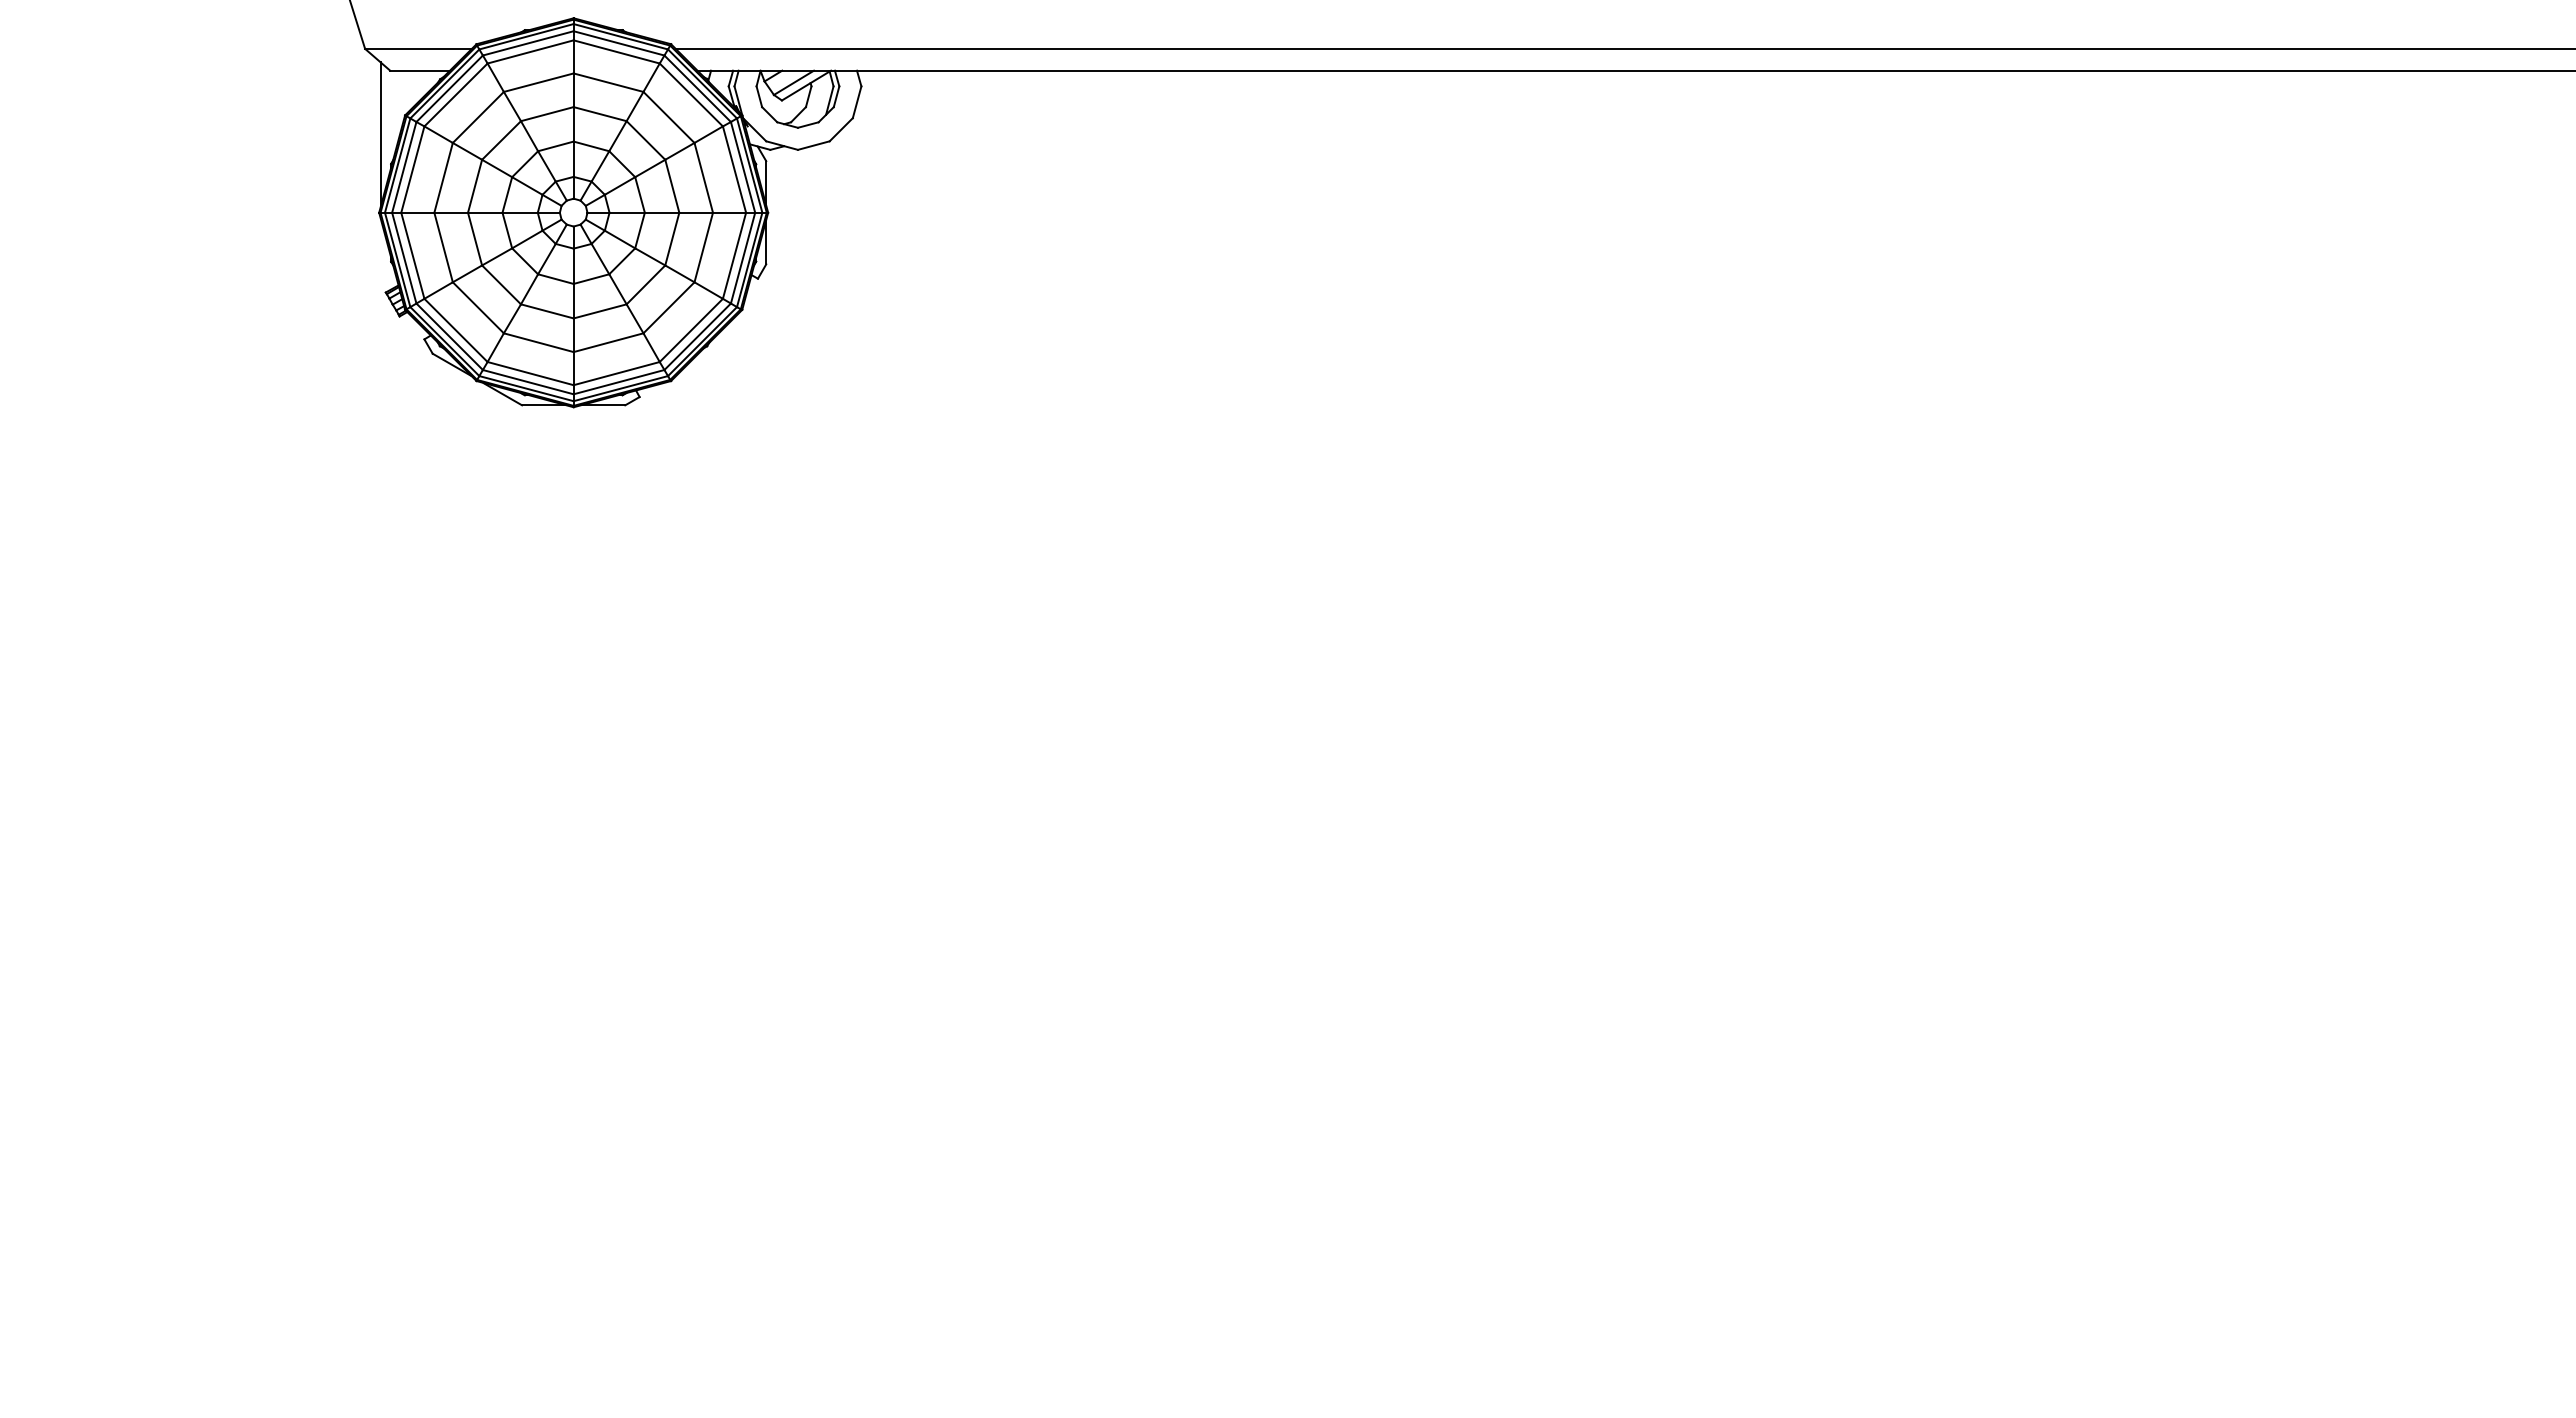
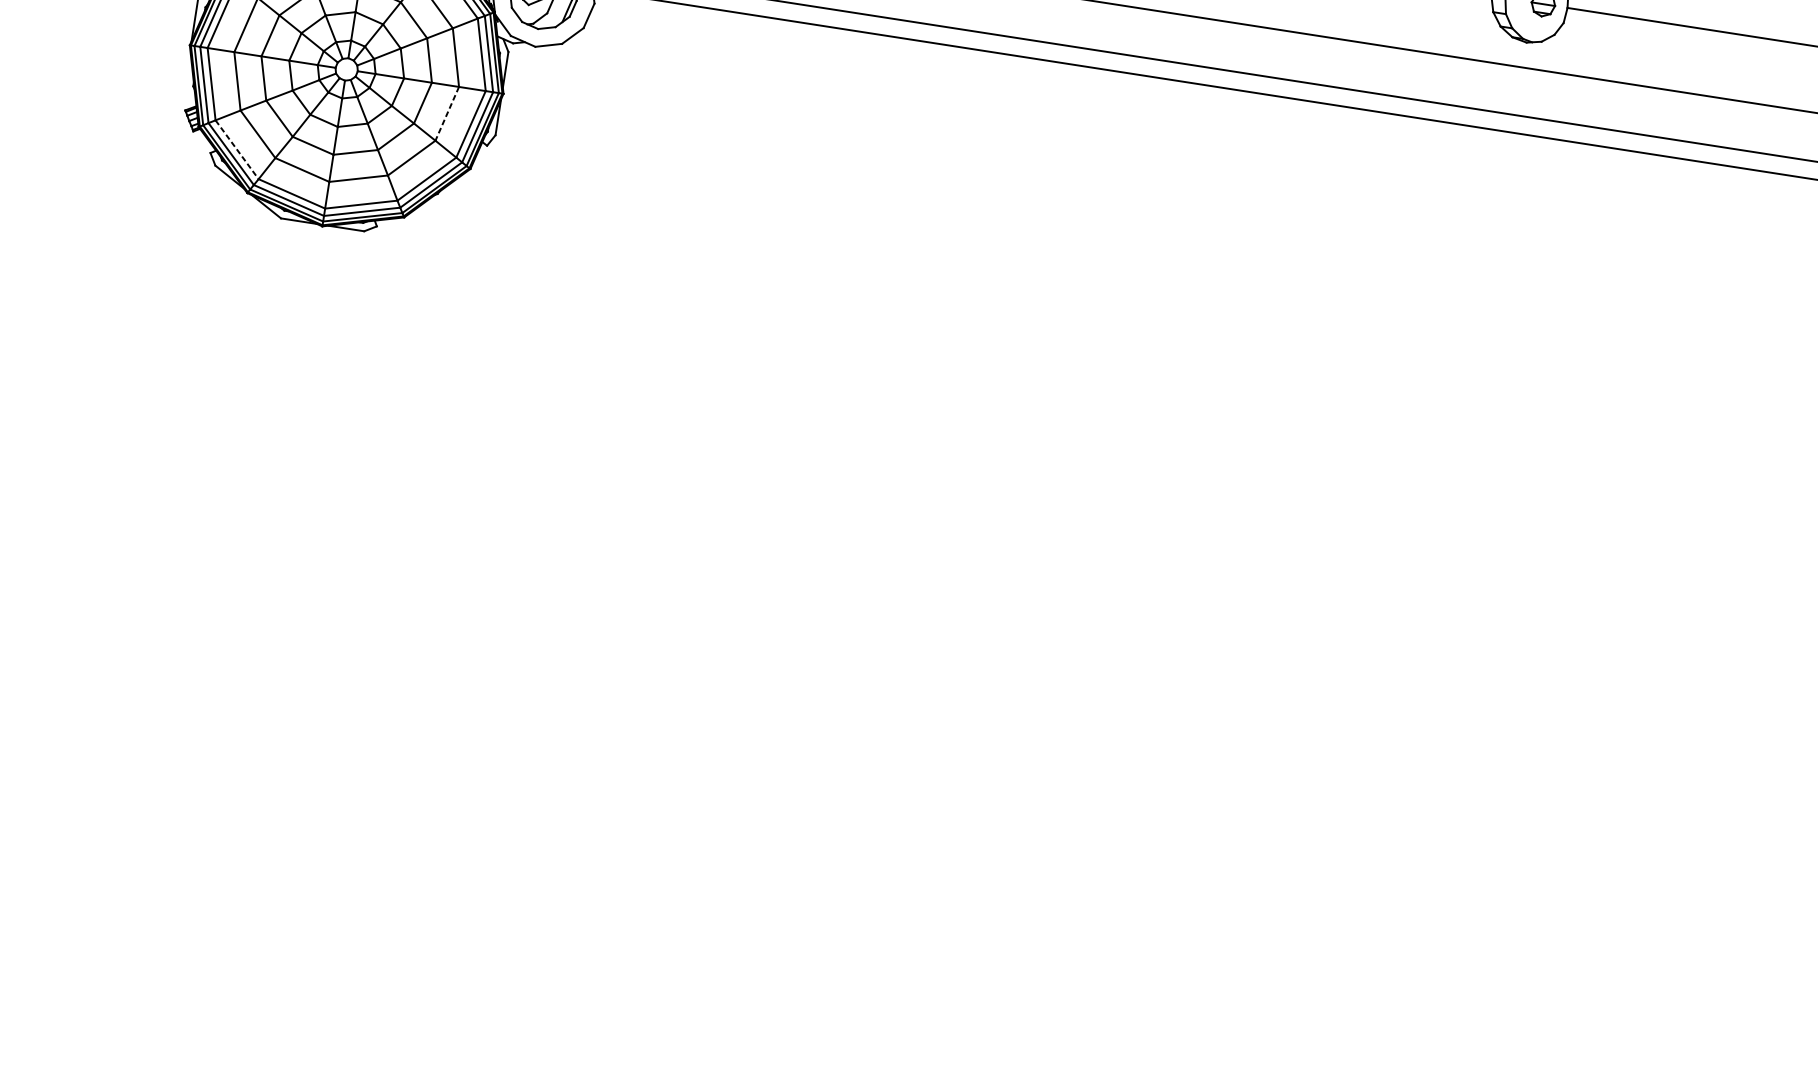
line: (703, 247) -> (447, 113), solid -> dashed
line: (456, 330) -> (237, 149), solid -> dashed

